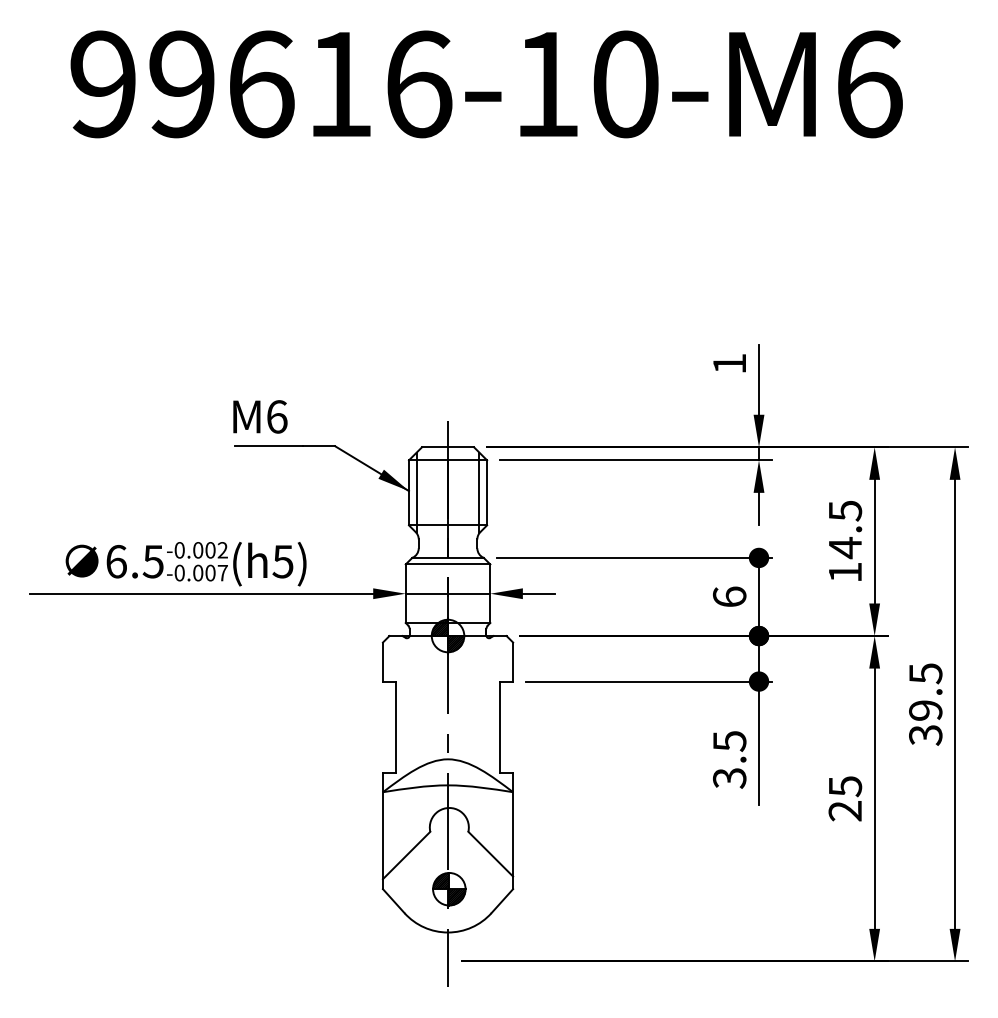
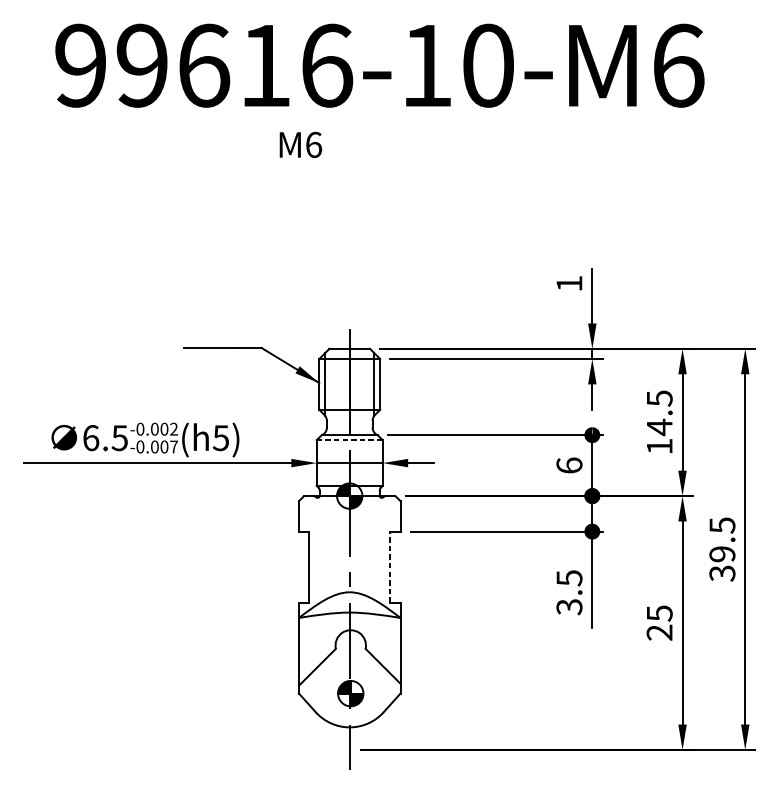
text: (260, 416) -> (300, 144), moved
line: (448, 564) -> (350, 440), solid -> dashed
line: (500, 727) -> (390, 567), solid -> dashed

